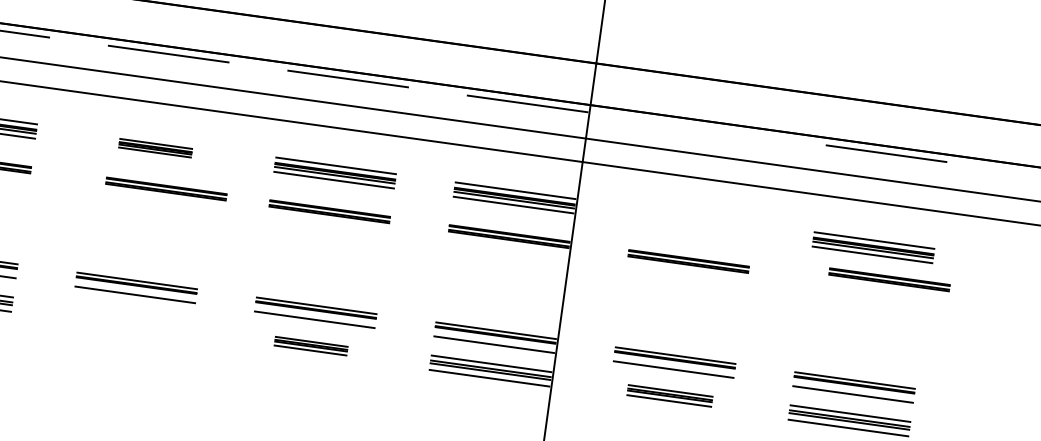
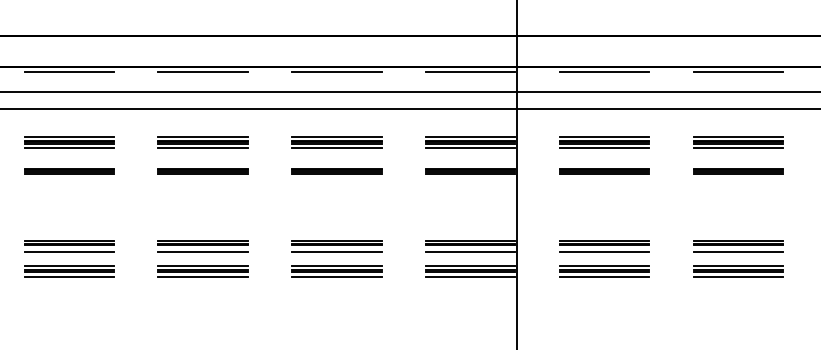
line: (706, 129) -> (604, 72), added
part: (154, 148) -> (202, 142), size x1.67
part: (165, 189) -> (202, 171), moved
part: (693, 223) -> (604, 142), added
part: (889, 280) -> (738, 171), moved
part: (130, 321) -> (202, 271), added
part: (310, 346) -> (336, 271), size x1.67
part: (669, 396) -> (604, 271), size x1.43

